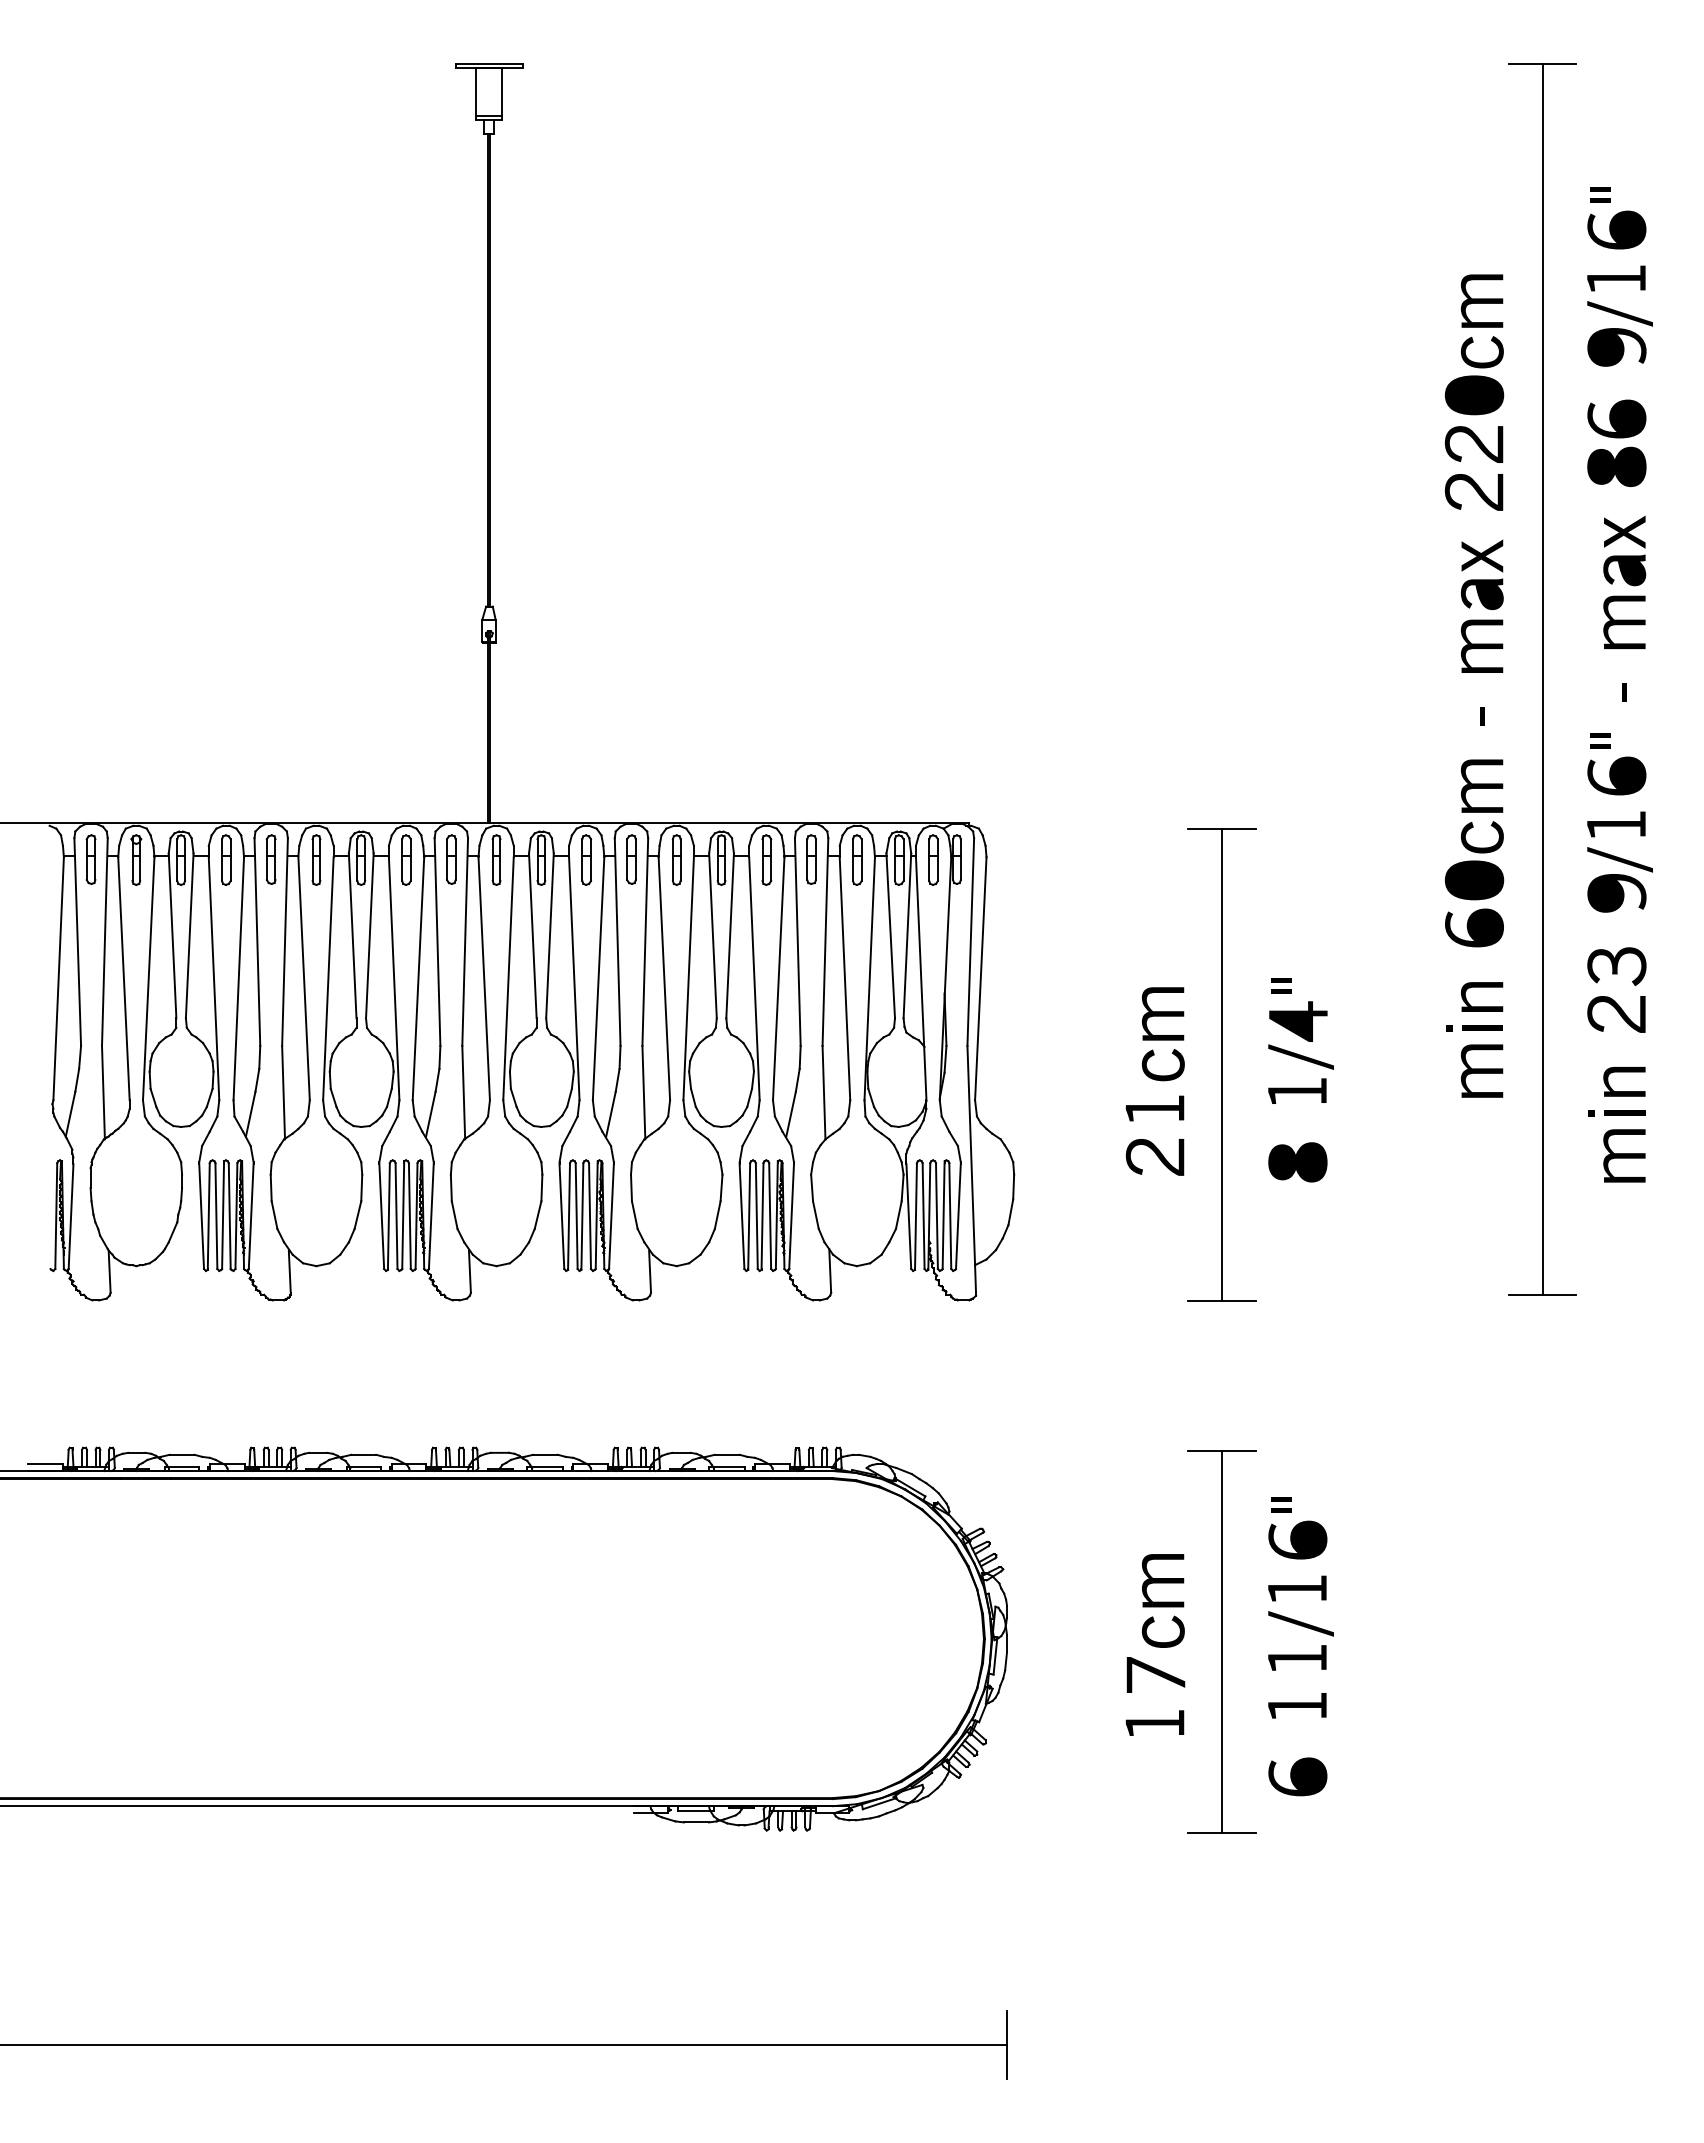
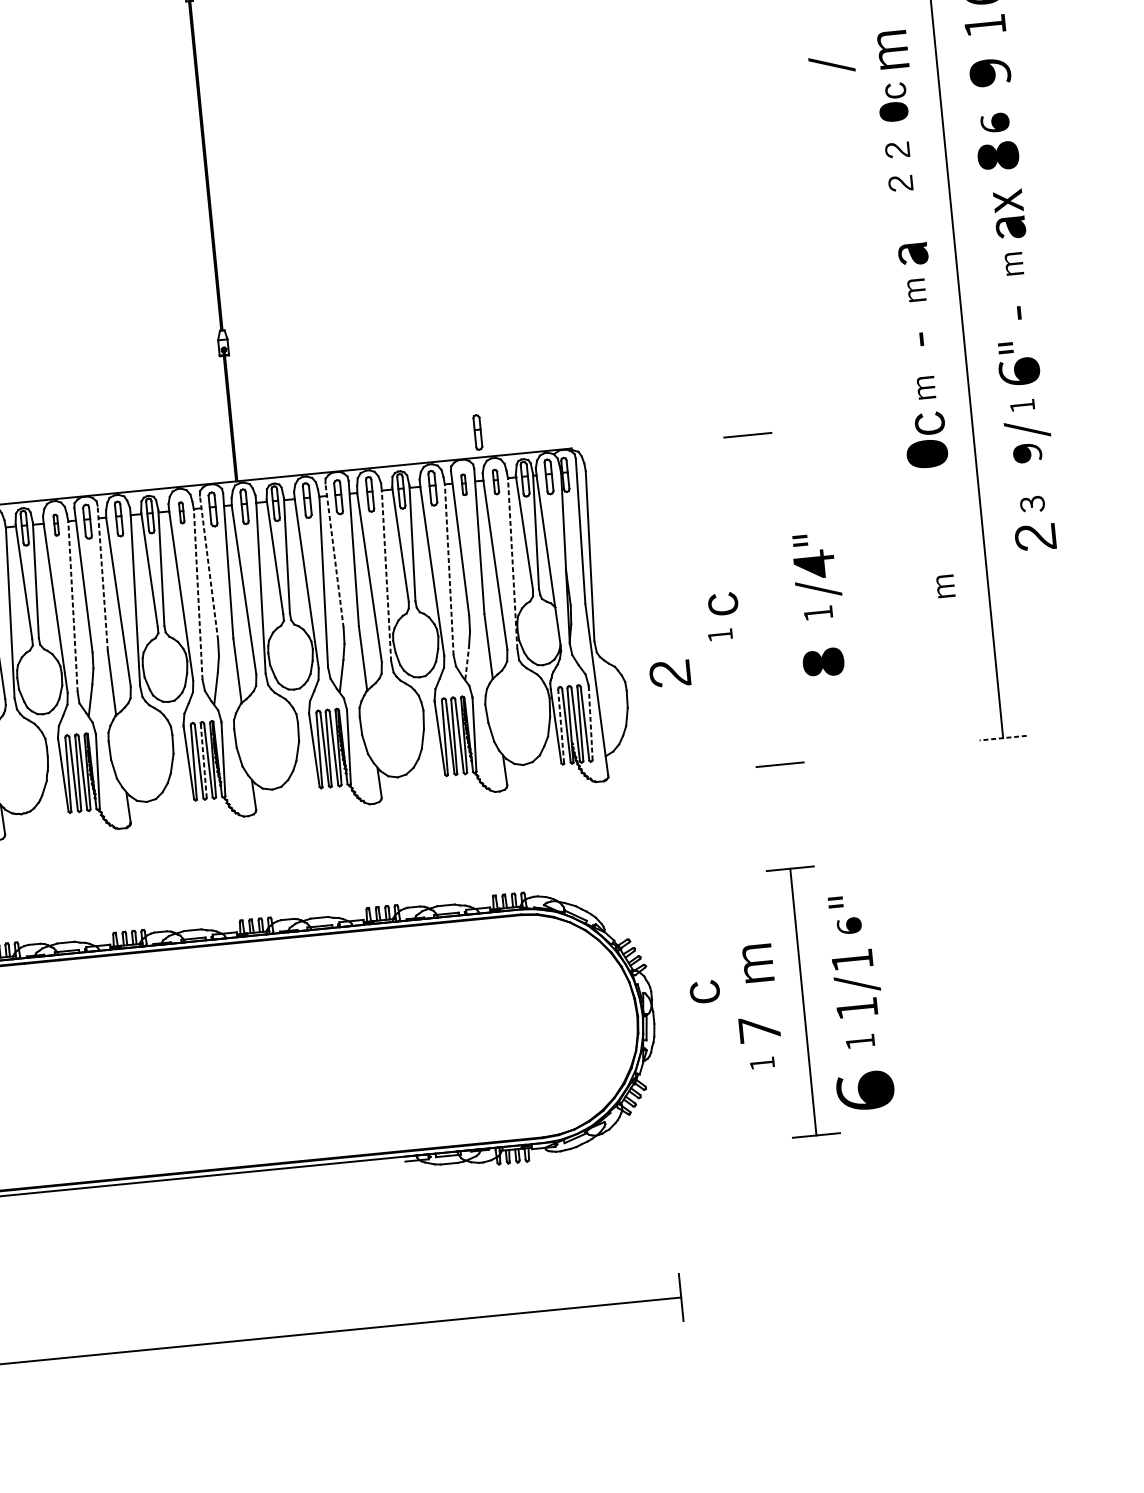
part: (1619, 313) -> (831, 64), moved
part: (1474, 375) -> (892, 102), size x0.7
part: (1616, 418) -> (994, 122), size x0.7
part: (1474, 444) -> (897, 150), size x0.6
part: (1474, 492) -> (900, 183), size x0.6
fill: (1482, 555) -> (910, 227), removed
part: (1624, 621) -> (1014, 263), size x0.6
part: (1482, 645) -> (916, 289), size x0.6
part: (1482, 785) -> (926, 387), size x0.6
part: (838, 786) -> (477, 432), added
part: (1616, 824) -> (1022, 405), size x0.6
part: (226, 859) -> (56, 524), size x0.6
part: (406, 859) -> (181, 512), size x0.6
part: (811, 859) -> (463, 484), size x0.6
part: (857, 859) -> (496, 481), size x0.7
part: (1616, 893) -> (1027, 453), size x0.7
part: (1474, 927) -> (930, 486), removed
line: (285, 942) -> (103, 578), solid -> dashed
line: (437, 942) -> (209, 568), solid -> dashed
line: (617, 942) -> (334, 555), solid -> dashed
part: (1616, 966) -> (1032, 504), size x0.6
line: (238, 978) -> (72, 606), solid -> dashed
line: (418, 978) -> (198, 594), solid -> dashed
line: (688, 978) -> (386, 576), solid -> dashed
line: (778, 978) -> (449, 569), solid -> dashed
line: (869, 978) -> (512, 563), solid -> dashed
fill: (1481, 997) -> (940, 535), removed
fill: (1162, 1013) -> (719, 568), removed
part: (1474, 1028) -> (937, 557), removed
line: (1221, 1064) -> (763, 599), removed
part: (1482, 1070) -> (945, 585), size x0.6
part: (1624, 1072) -> (1045, 577), removed
part: (1297, 1090) -> (818, 612), size x0.7
part: (1154, 1108) -> (720, 634), size x0.6
part: (1616, 1113) -> (1042, 606), removed
line: (791, 1114) -> (467, 663), solid -> dashed
part: (1624, 1155) -> (1050, 635), removed
part: (1154, 1157) -> (669, 674), moved
line: (403, 1216) -> (204, 761), solid -> dashed
line: (915, 1216) -> (560, 726), solid -> dashed
line: (958, 1216) -> (590, 723), solid -> dashed
line: (1542, 1294) -> (1003, 737), solid -> dashed
part: (1297, 1539) -> (849, 925), size x0.6
part: (1163, 1642) -> (705, 999), moved
part: (1297, 1705) -> (860, 1041), size x0.7
part: (1154, 1722) -> (761, 1062), size x0.6
part: (1297, 1776) -> (865, 1090), size x1.4

